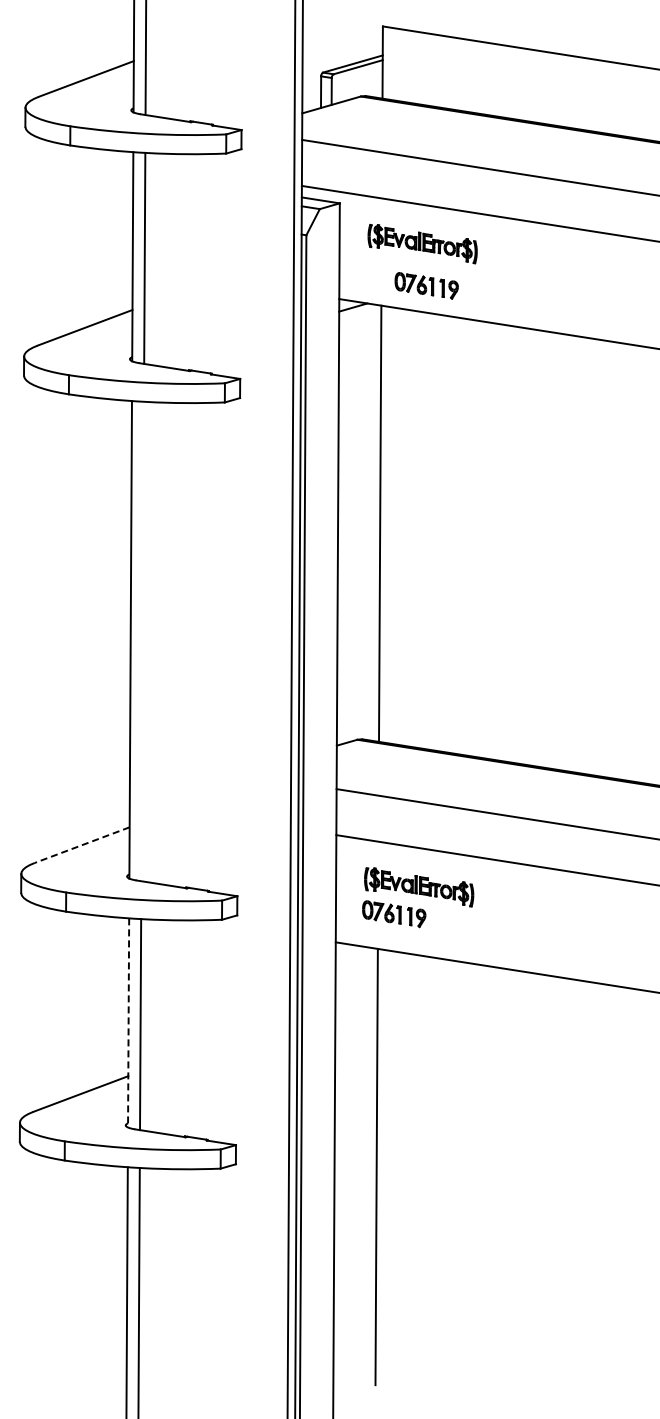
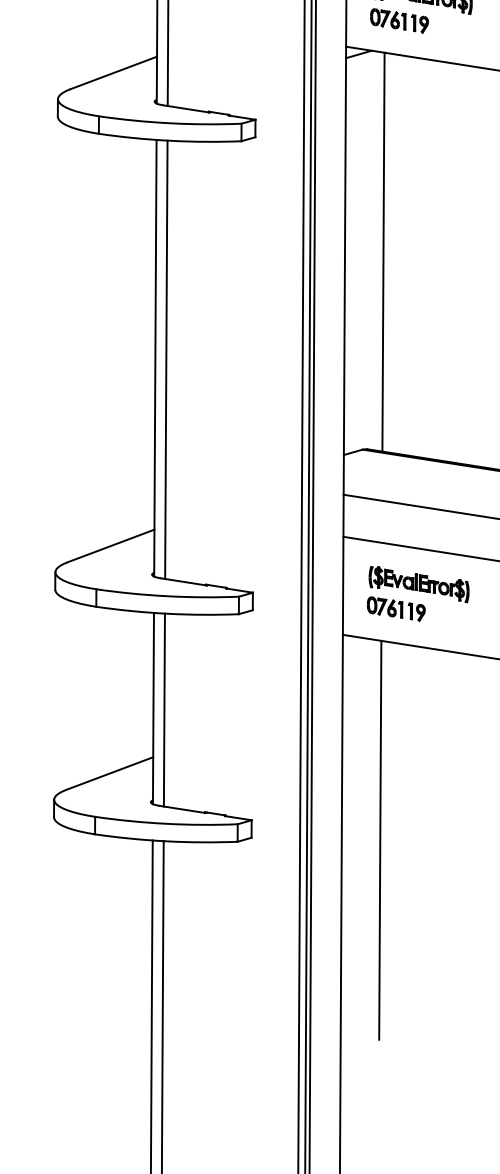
part: (426, 285) -> (399, 20), moved
line: (142, 641) -> (166, 359), added
line: (82, 845) -> (111, 546), dashed -> solid
line: (128, 1022) -> (153, 708), dashed -> solid

